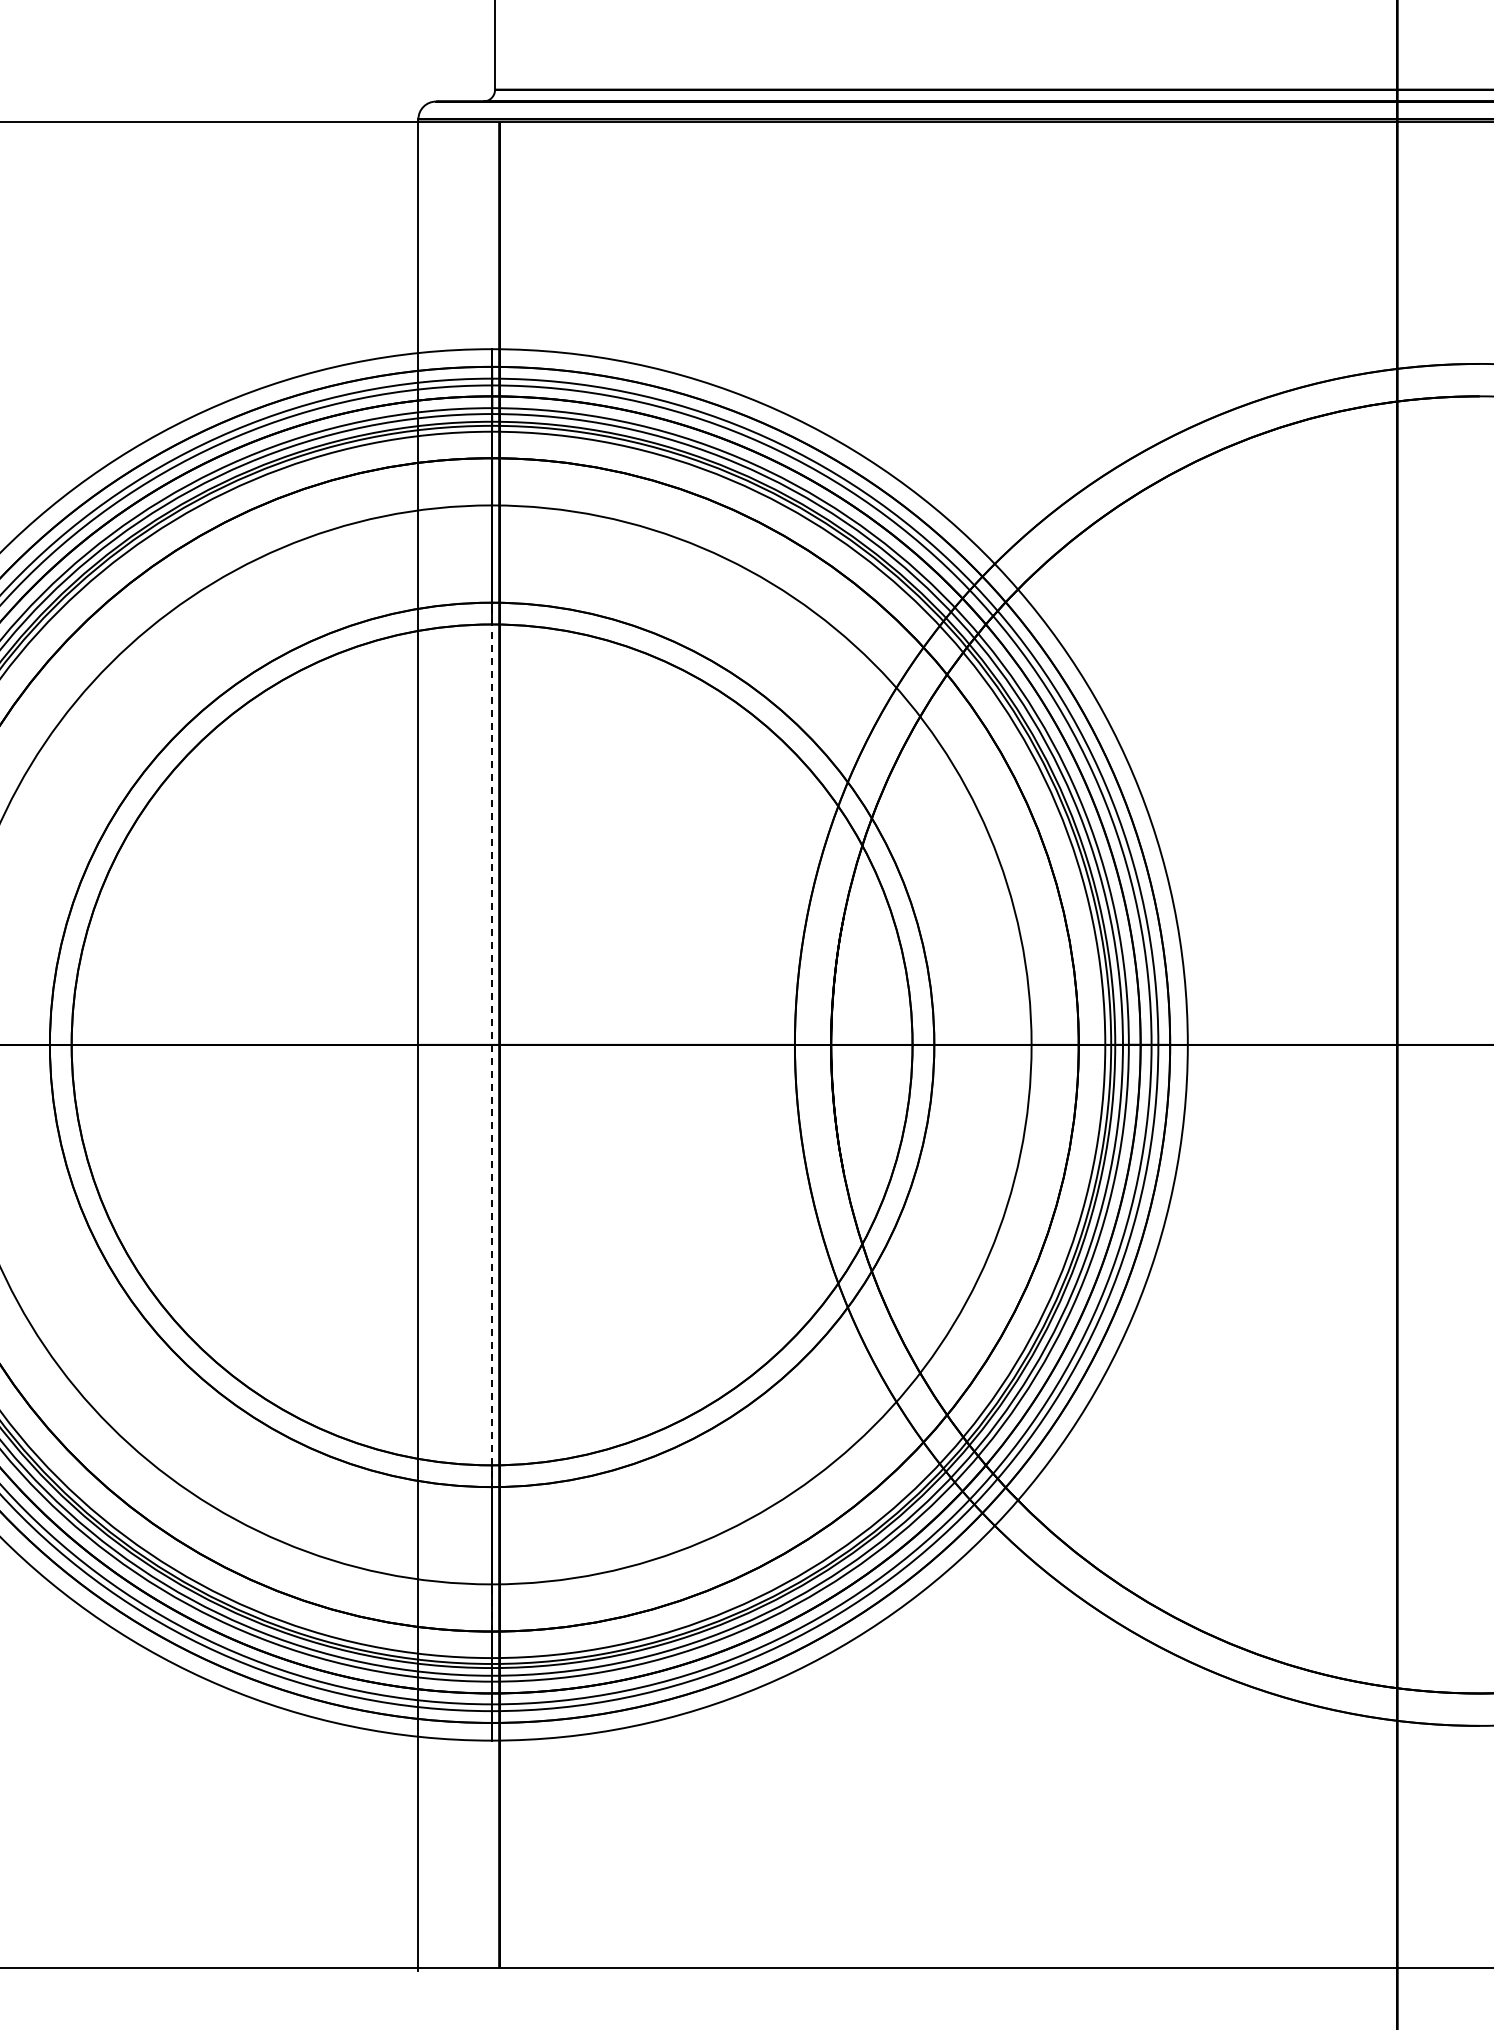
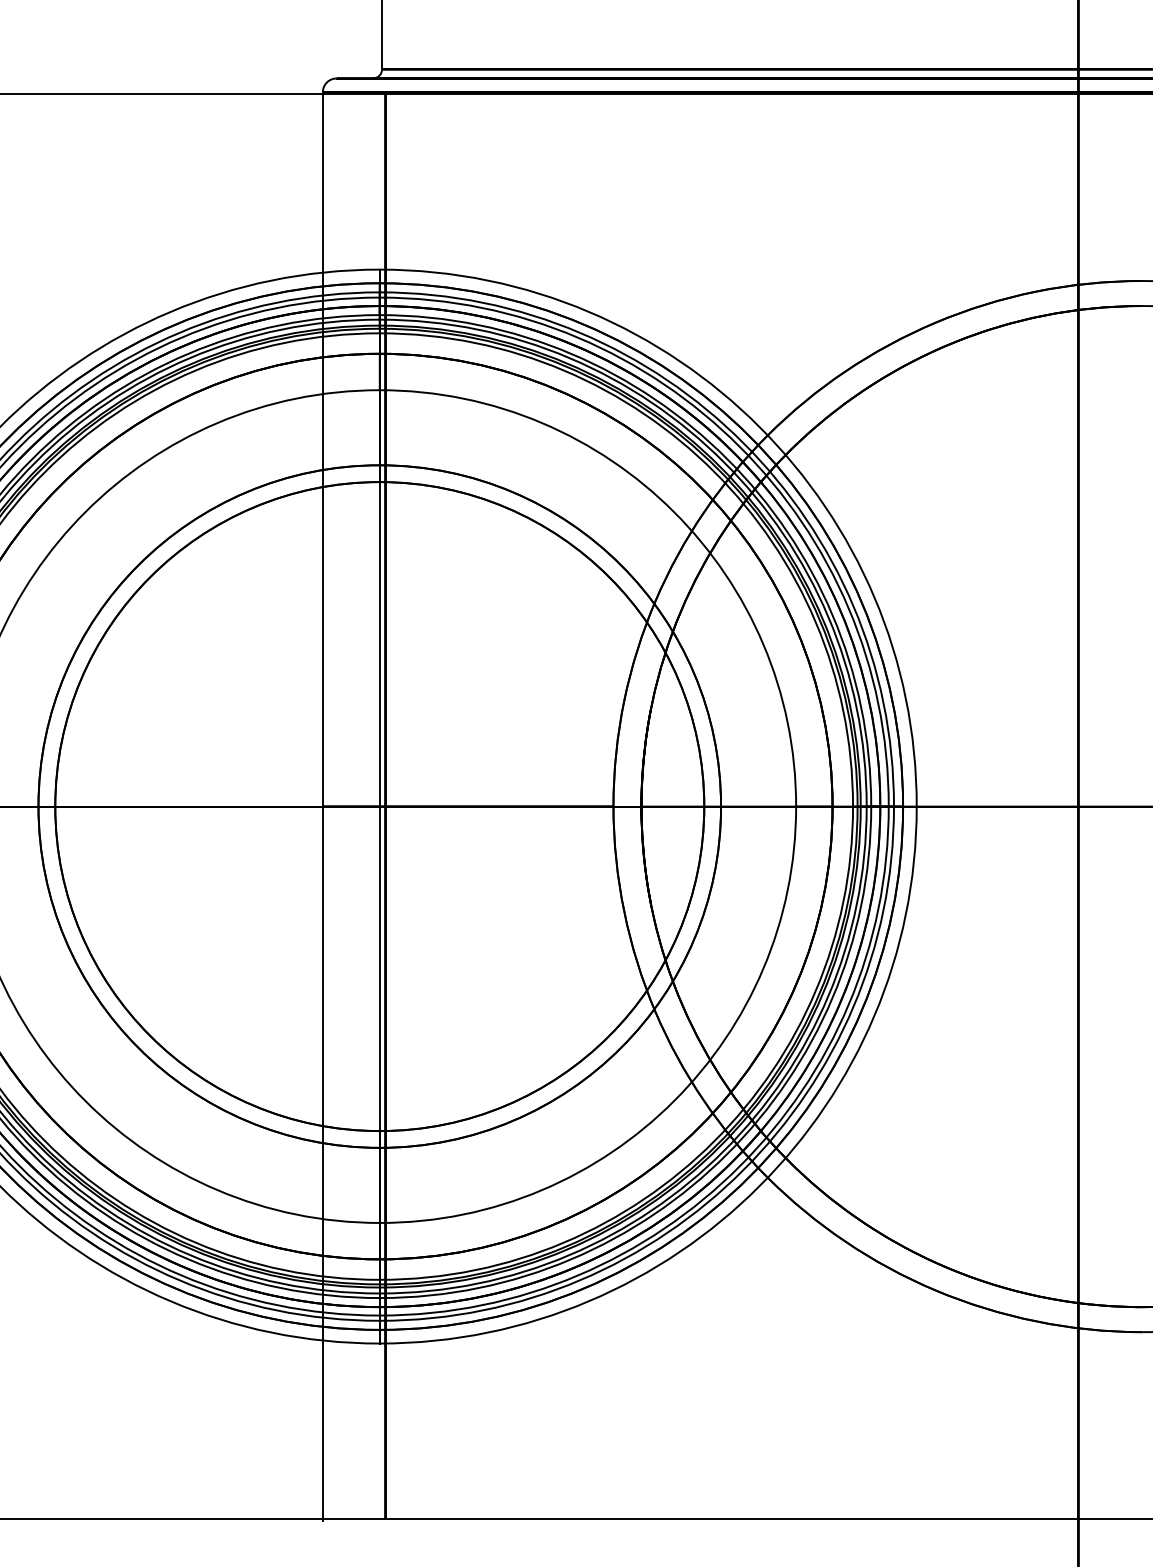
line: (492, 1044) -> (380, 806), dashed -> solid

